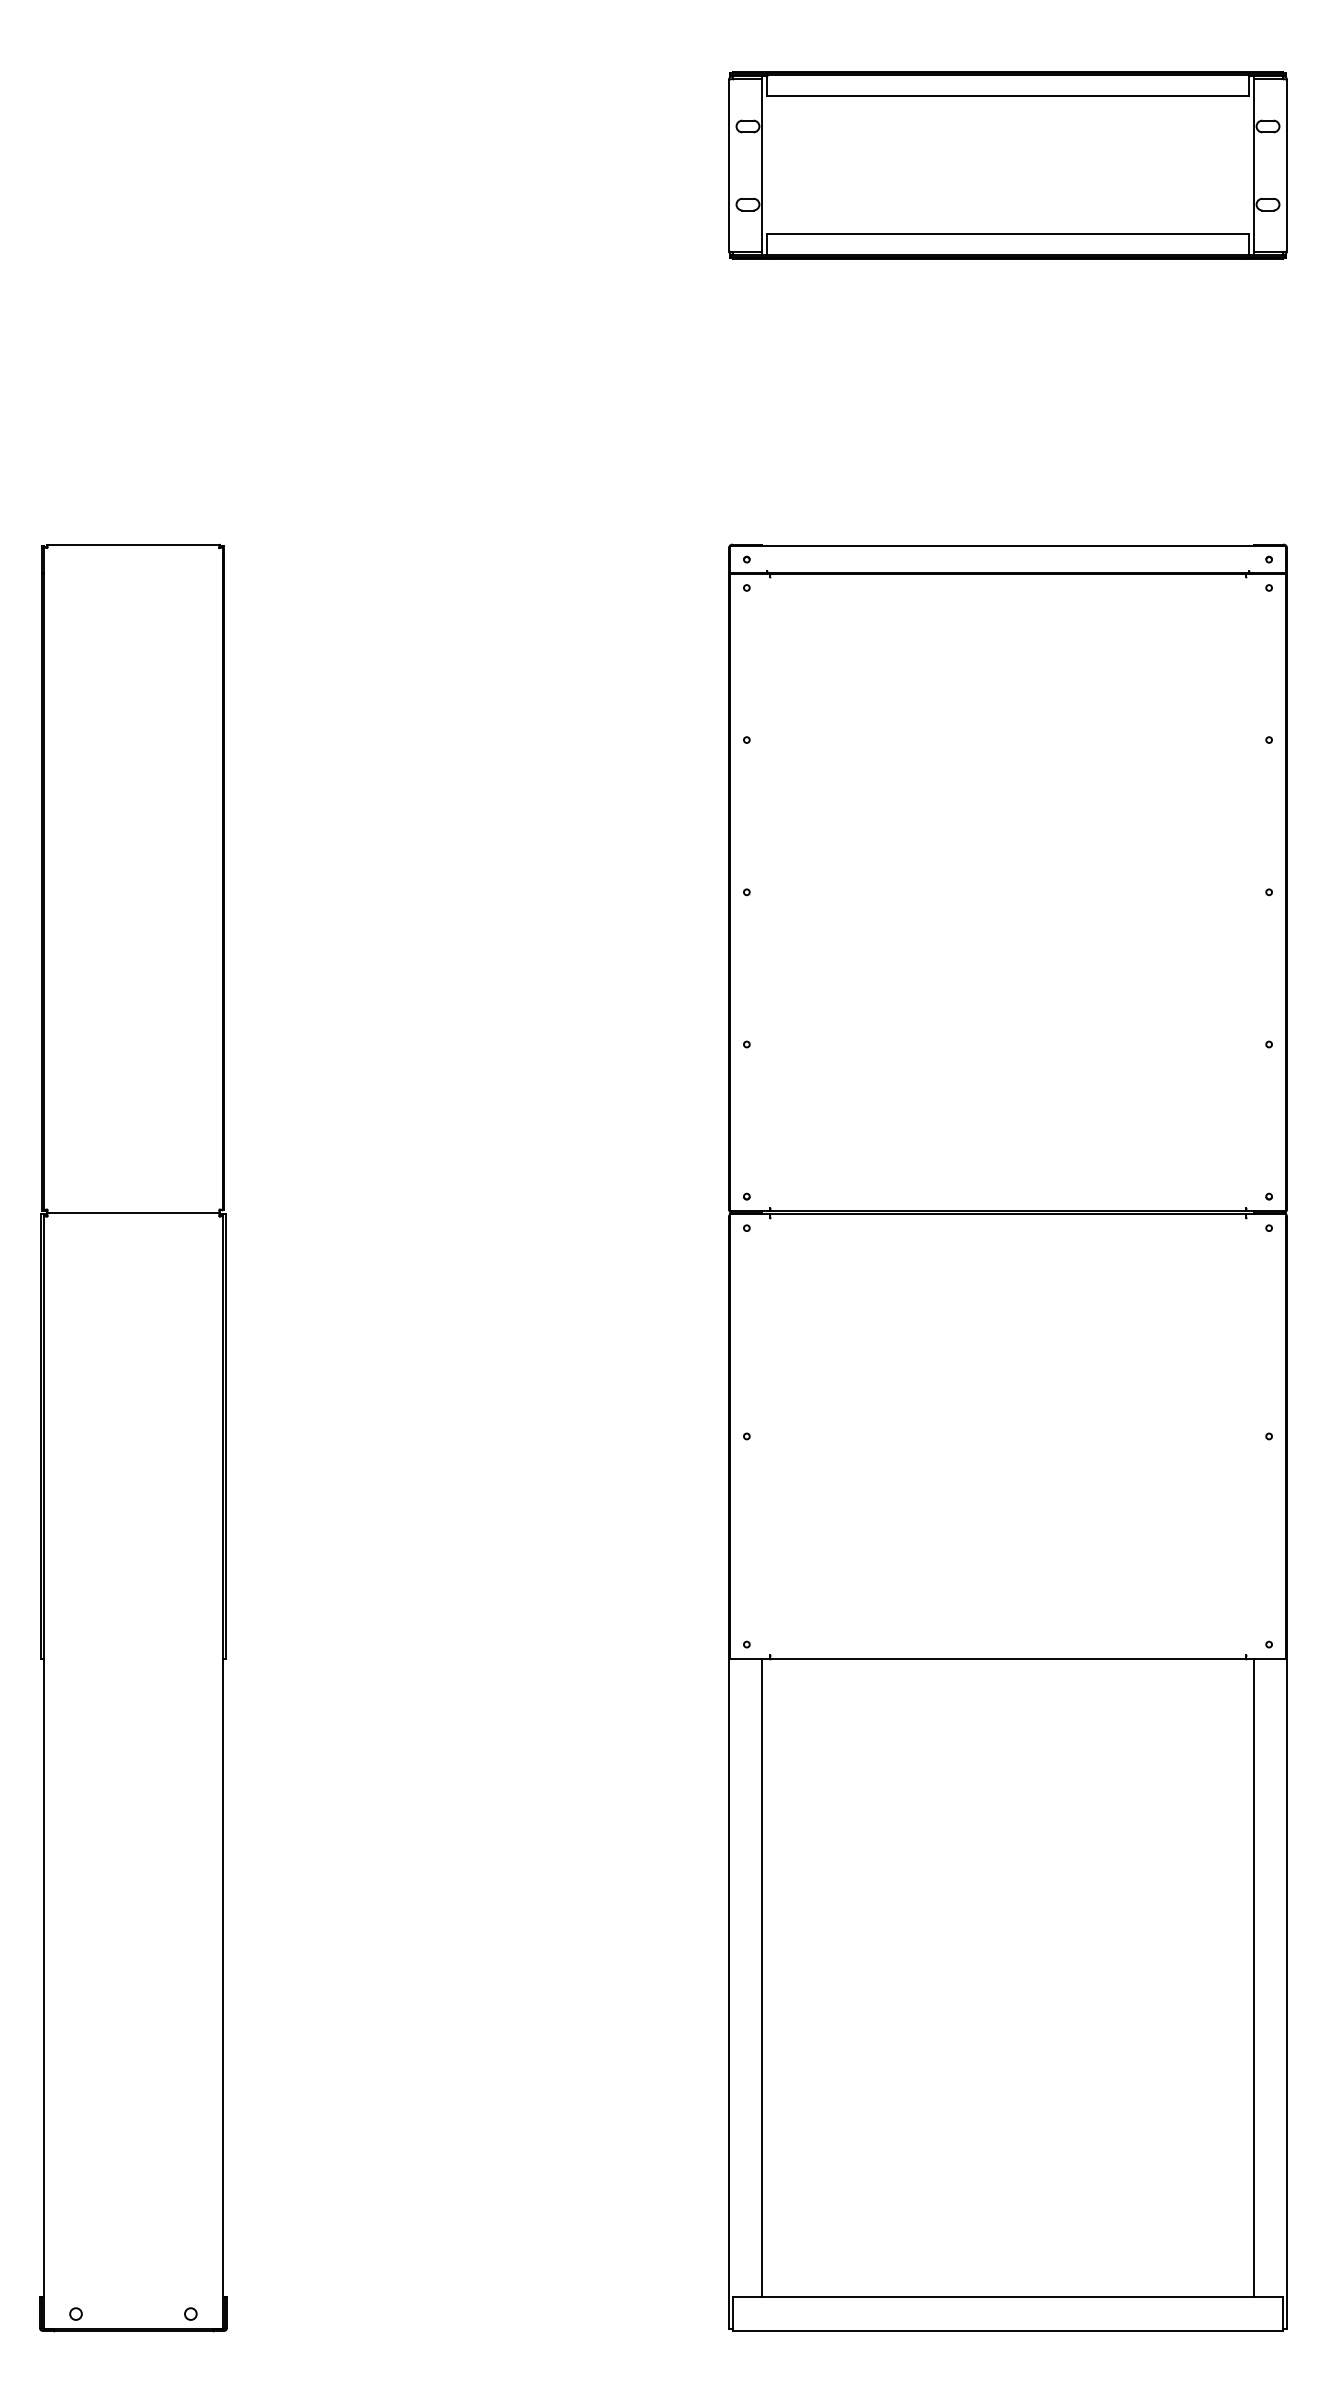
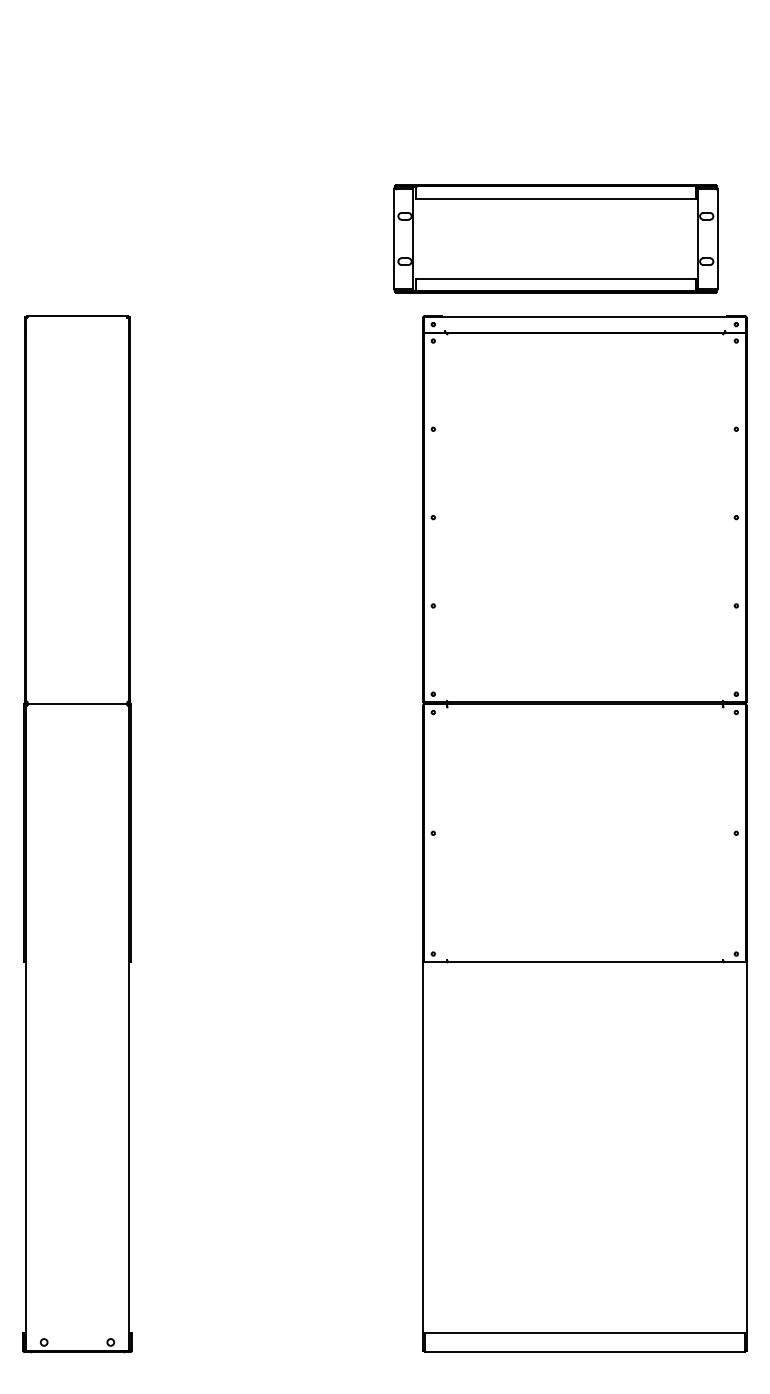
part: (1007, 164) -> (555, 238), moved
line: (762, 1978) -> (442, 1147), removed
line: (1253, 1978) -> (727, 1147), removed

